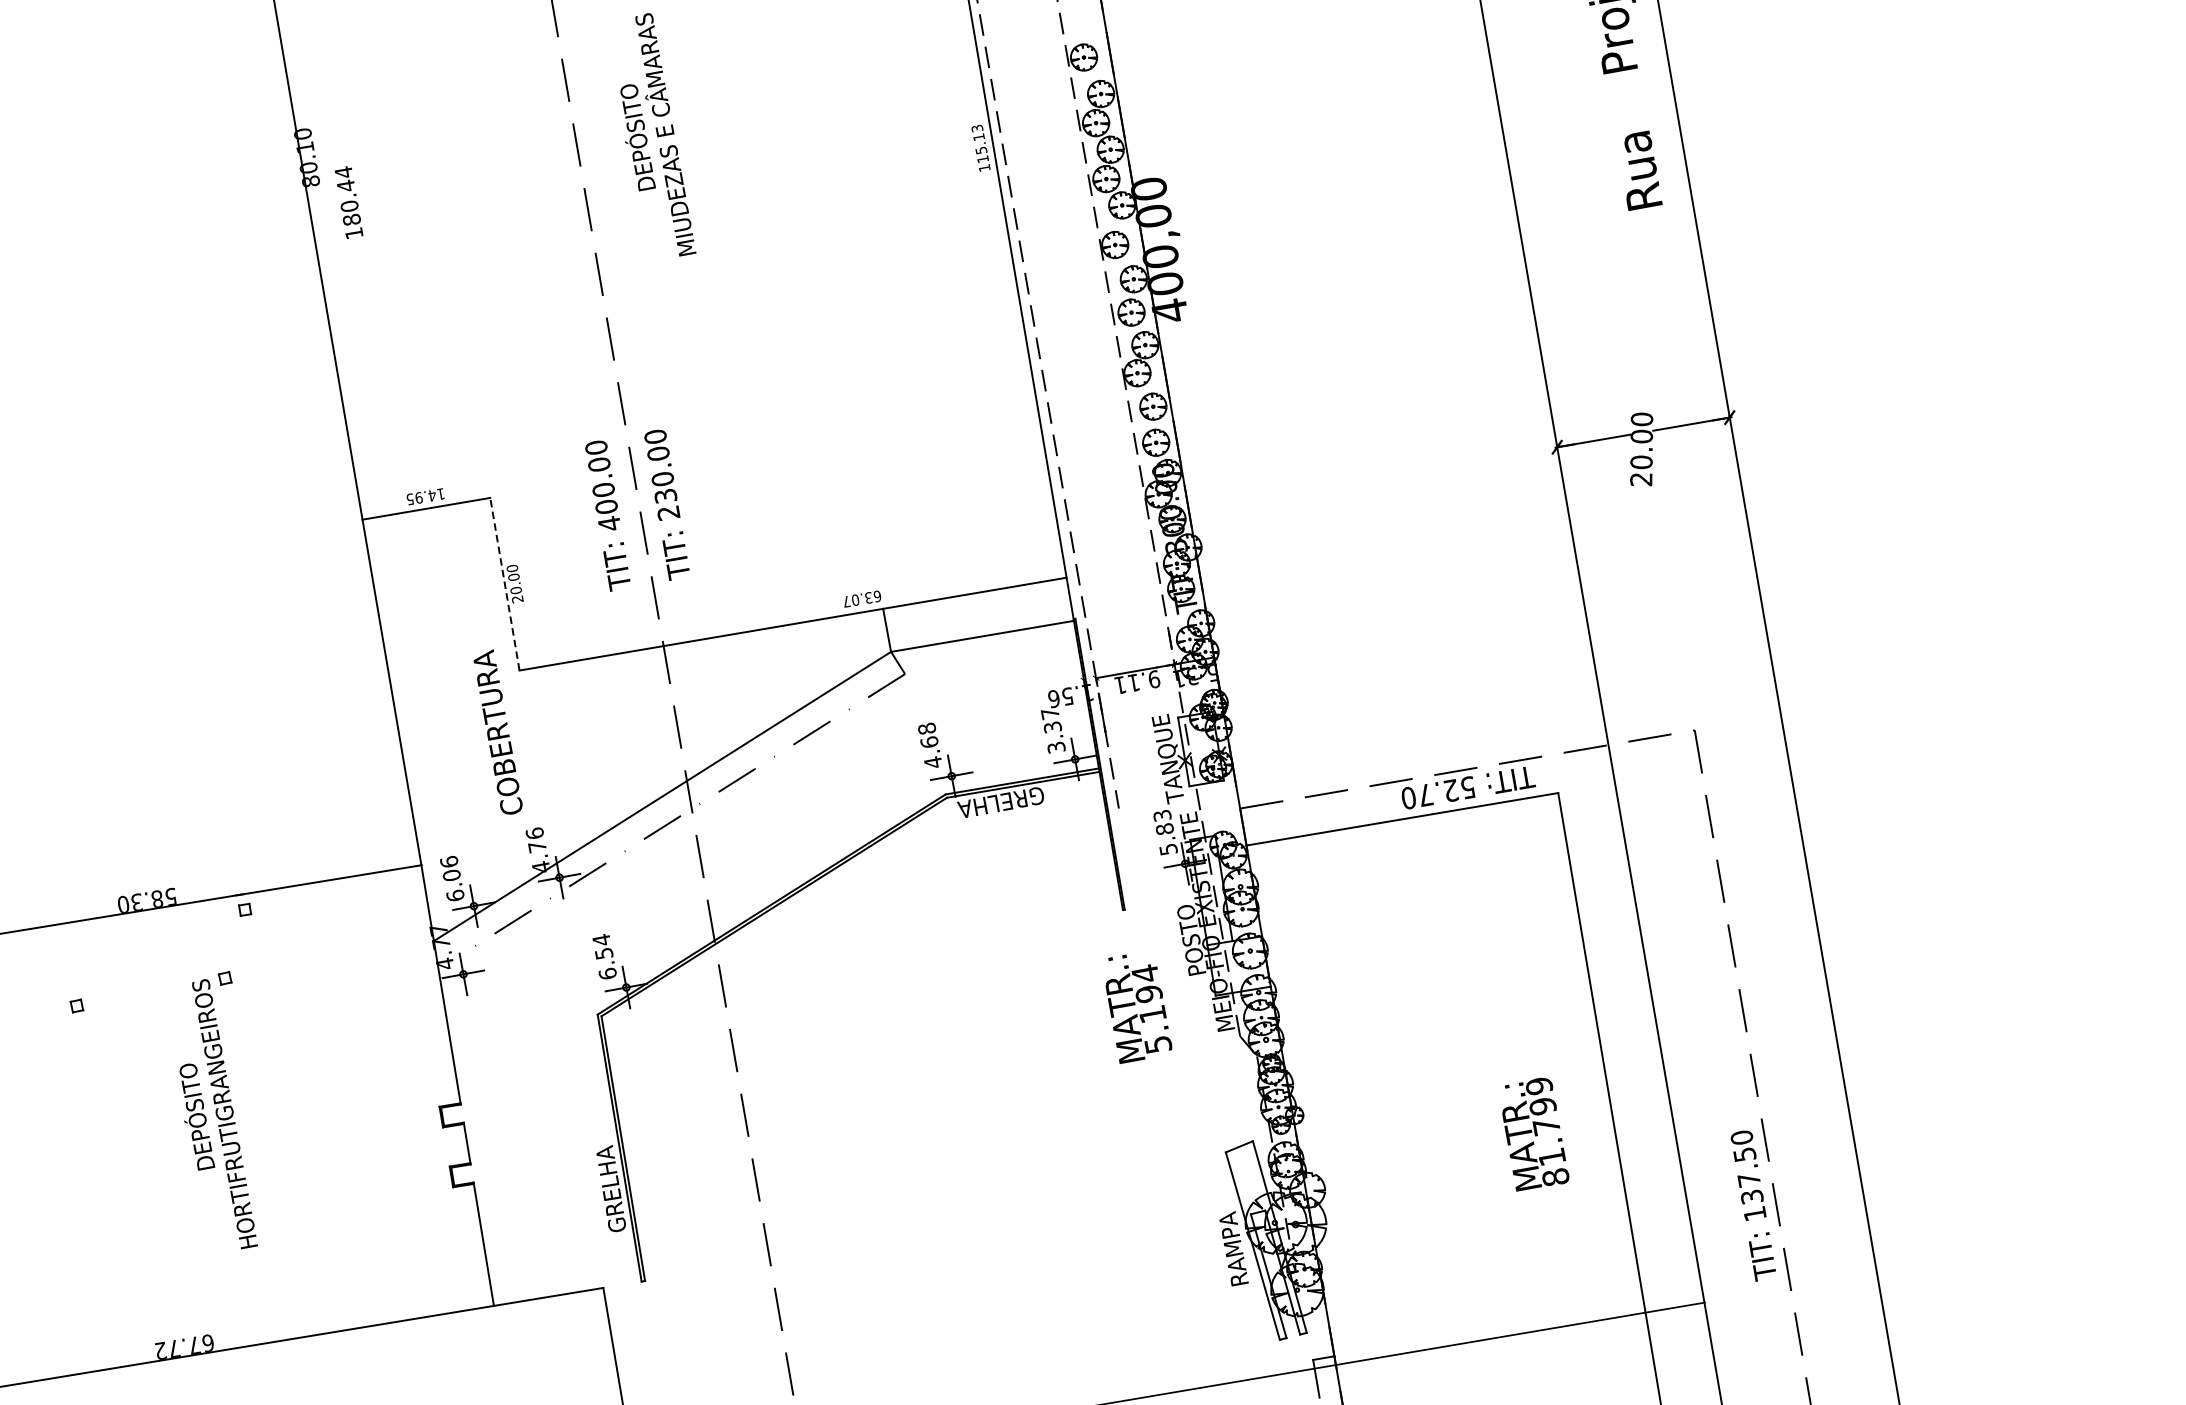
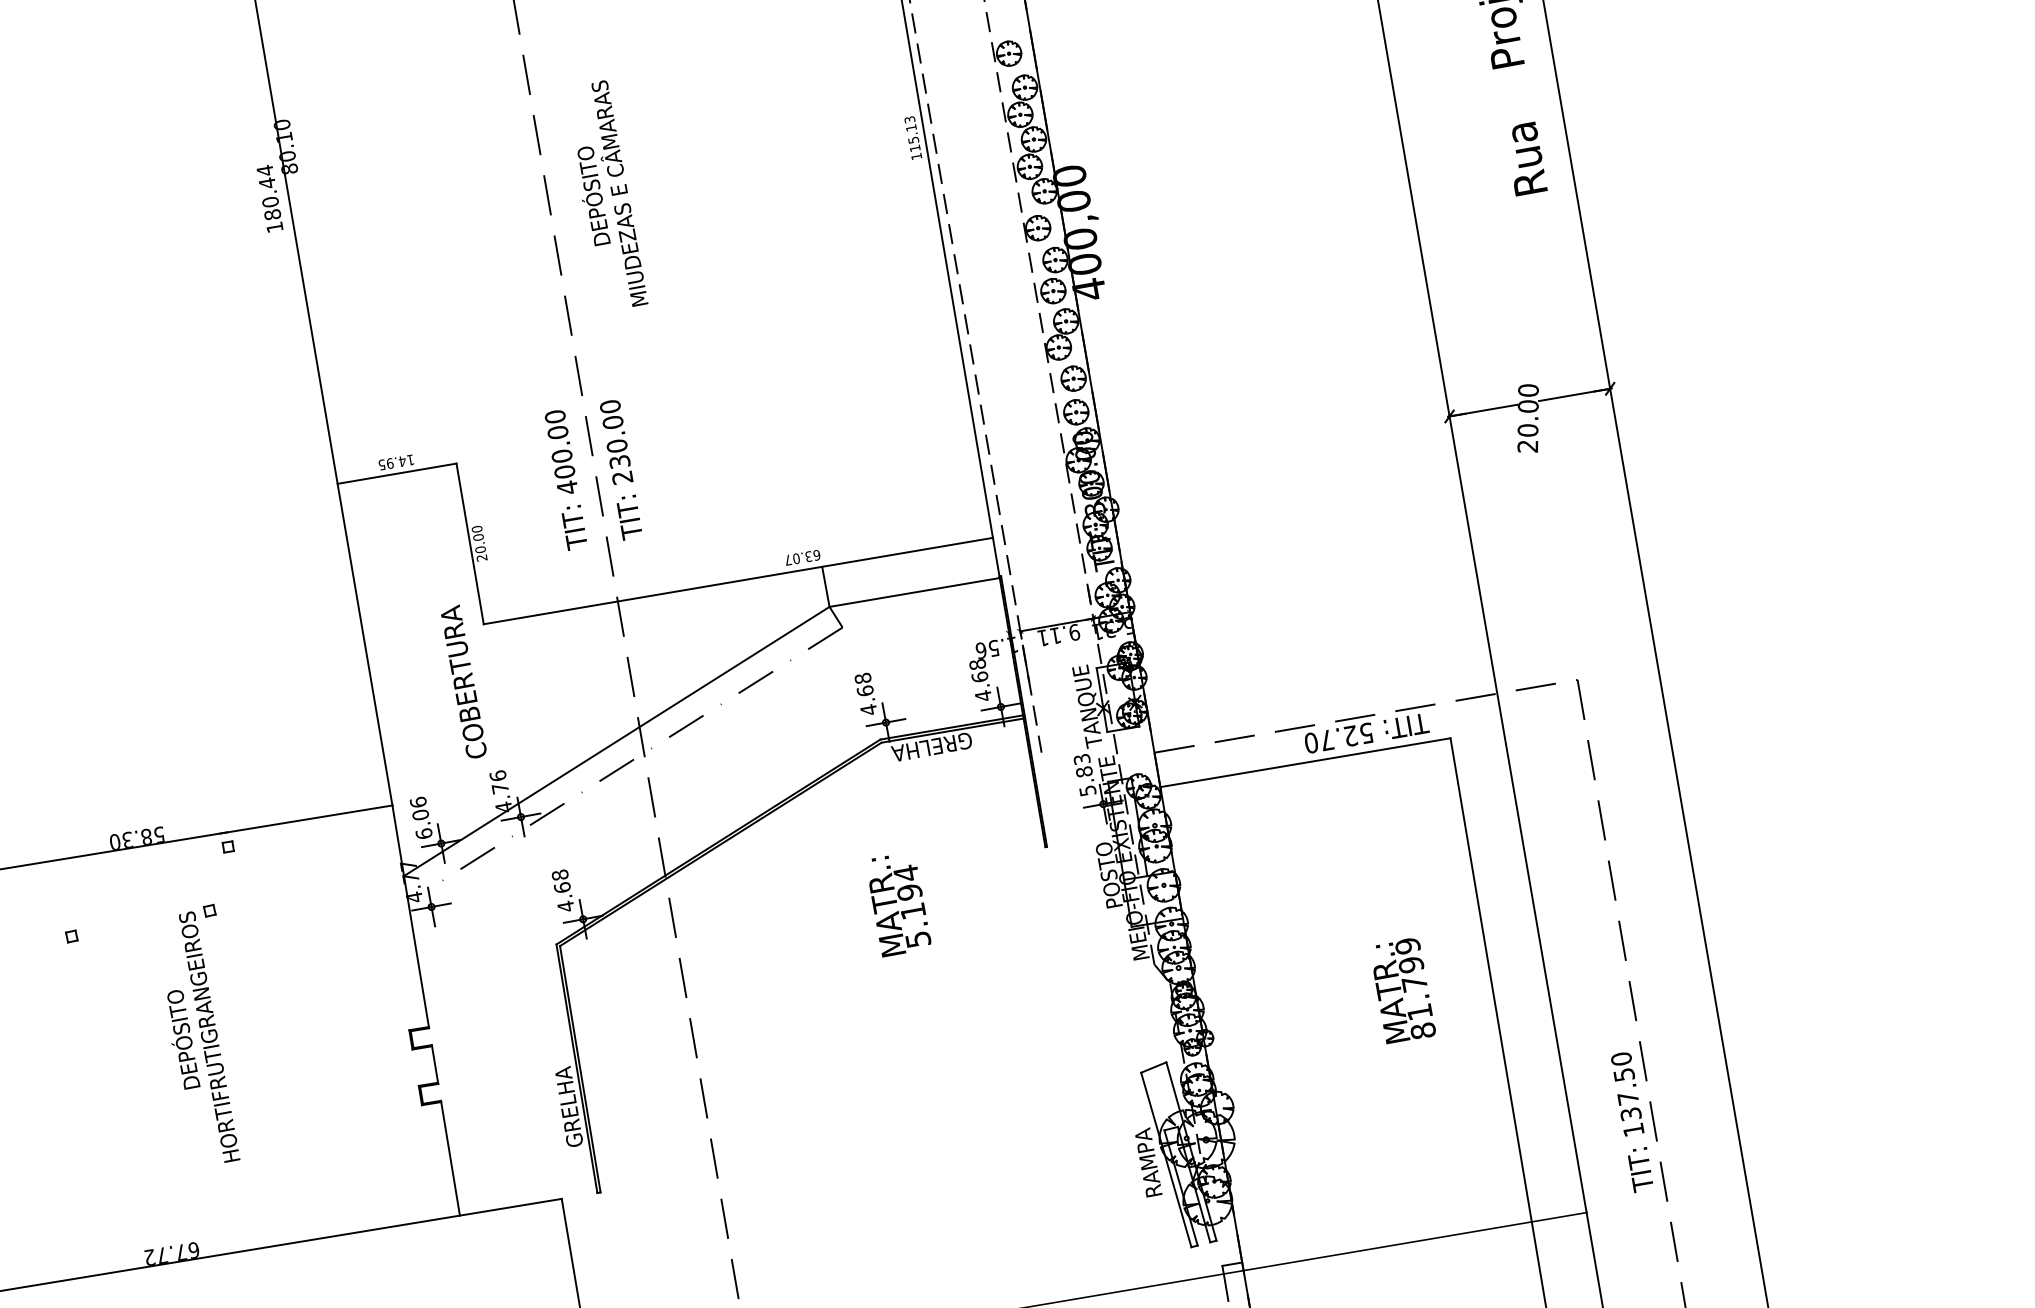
text: (657, 134) -> (612, 193), moved
text: (348, 202) -> (269, 198), moved
line: (505, 583) -> (470, 543), dashed -> solid
text: (1053, 730) -> (980, 680), 3.37 -> 4.68
text: (604, 956) -> (562, 890), 6.54 -> 4.68
text: (1139, 1009) -> (900, 906), moved
text: (1535, 1134) -> (1404, 991), moved

